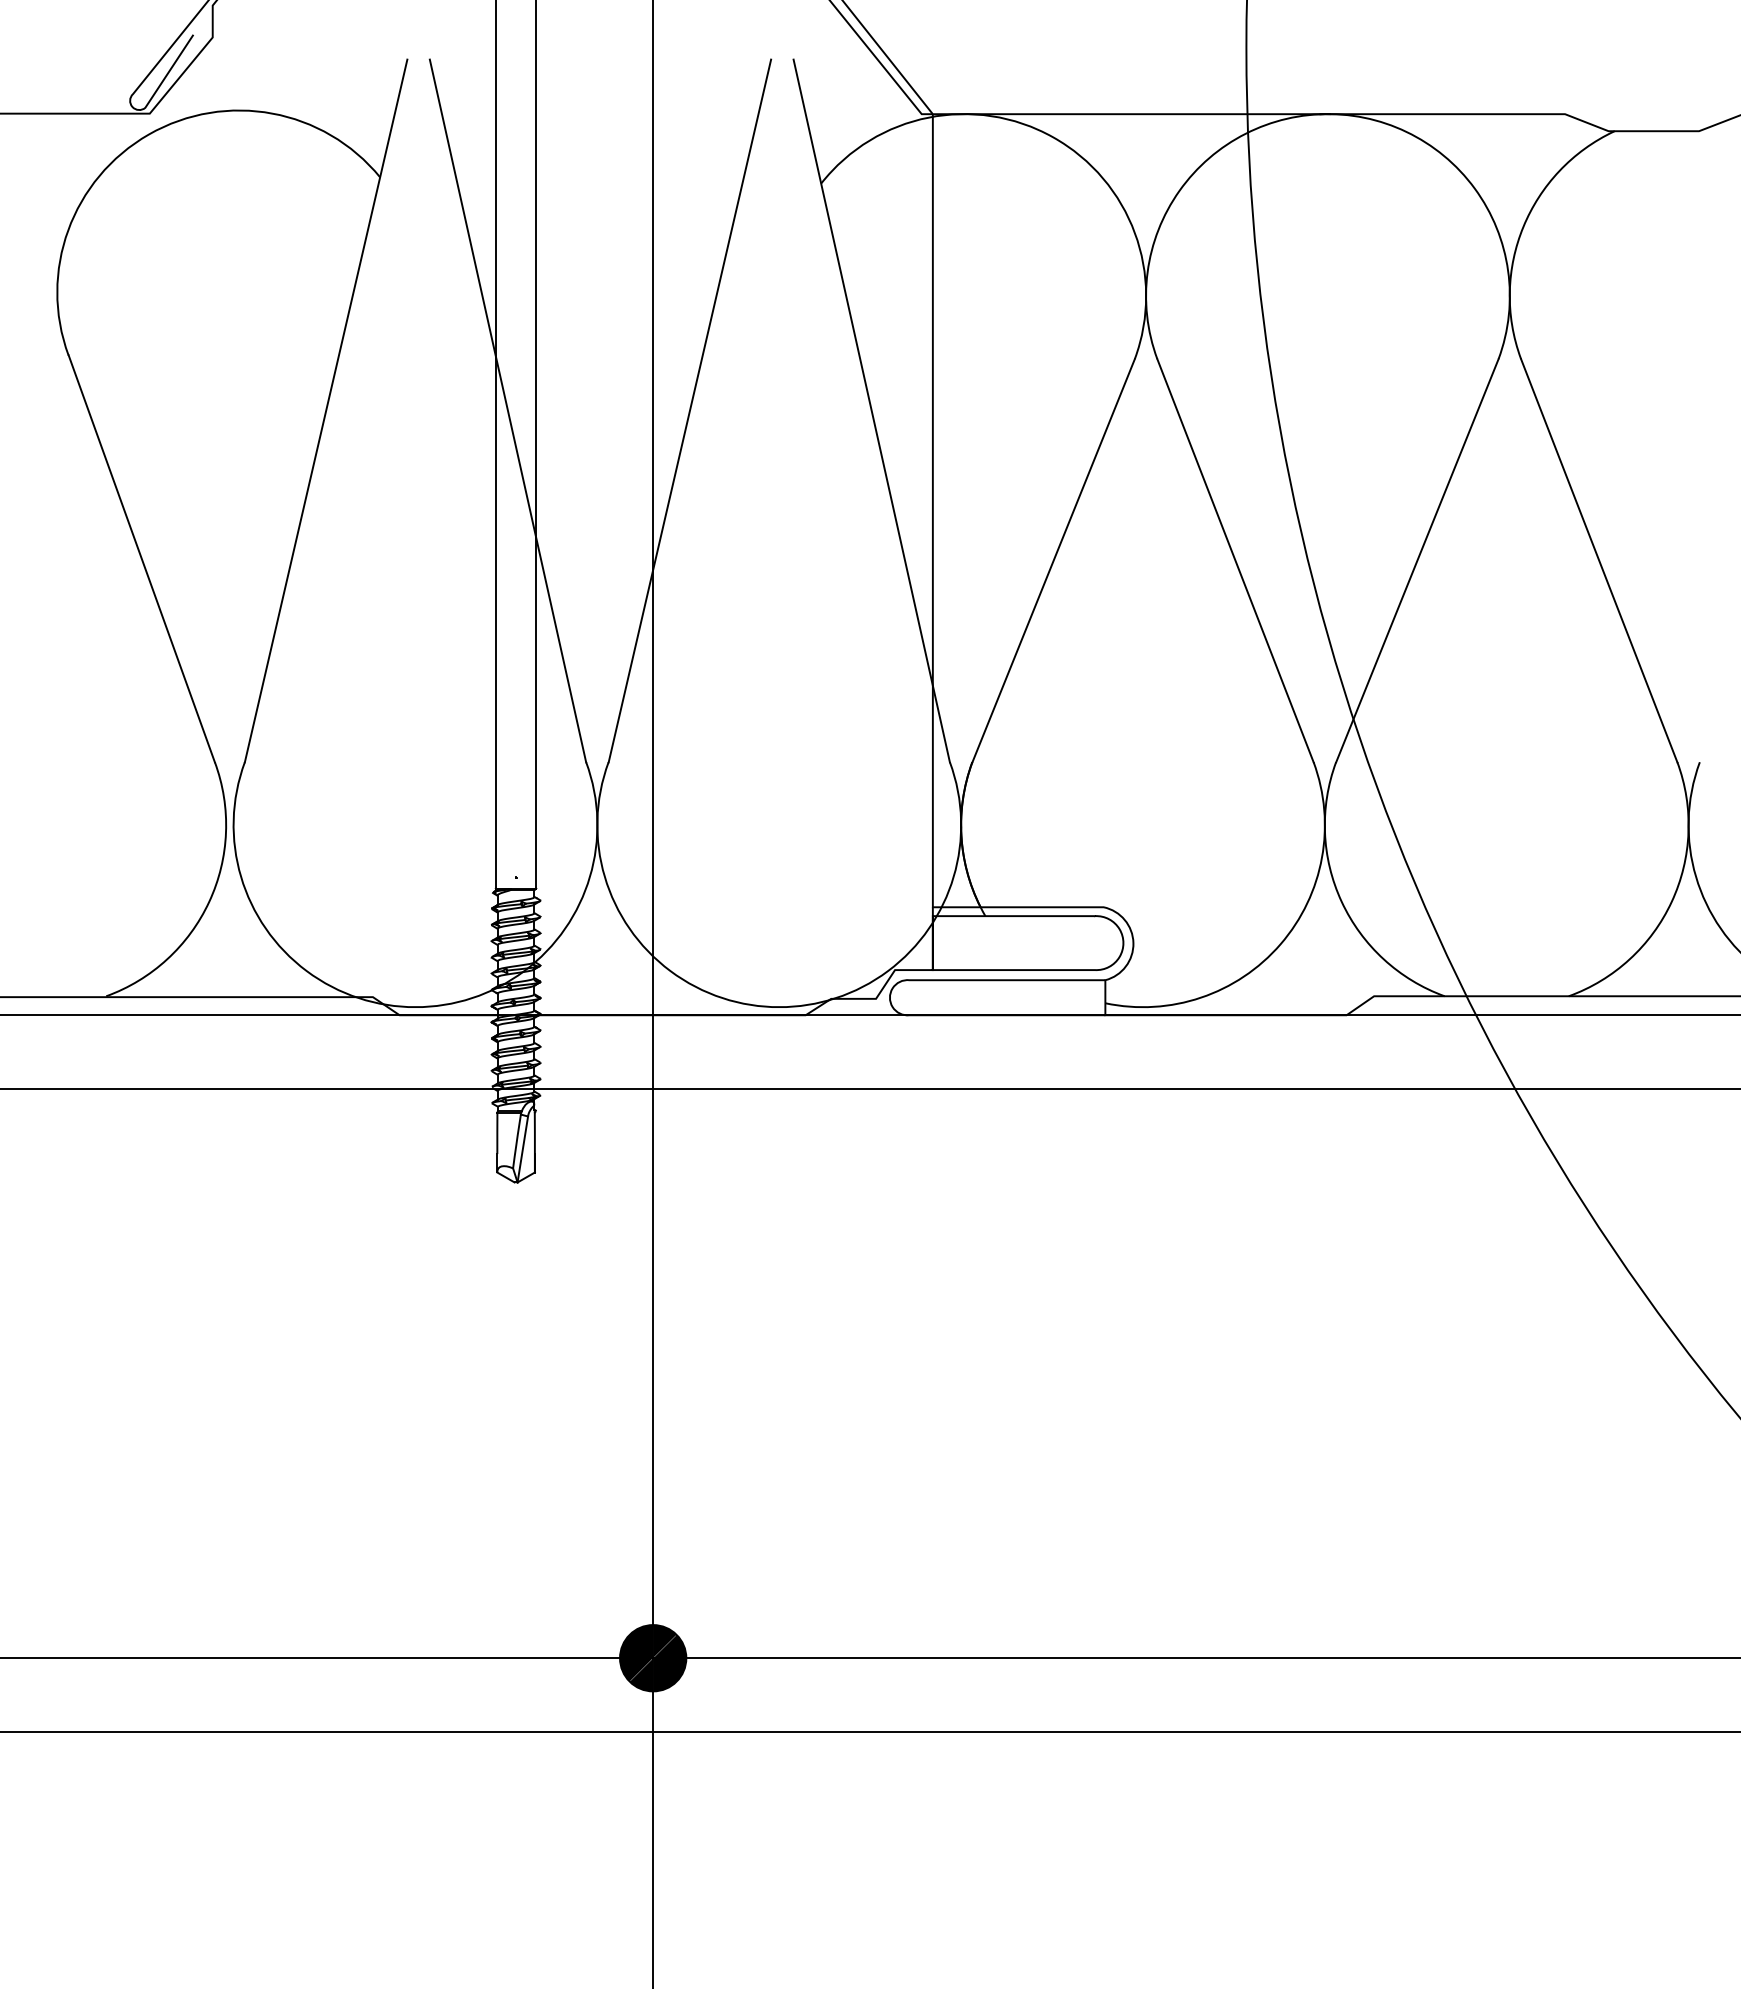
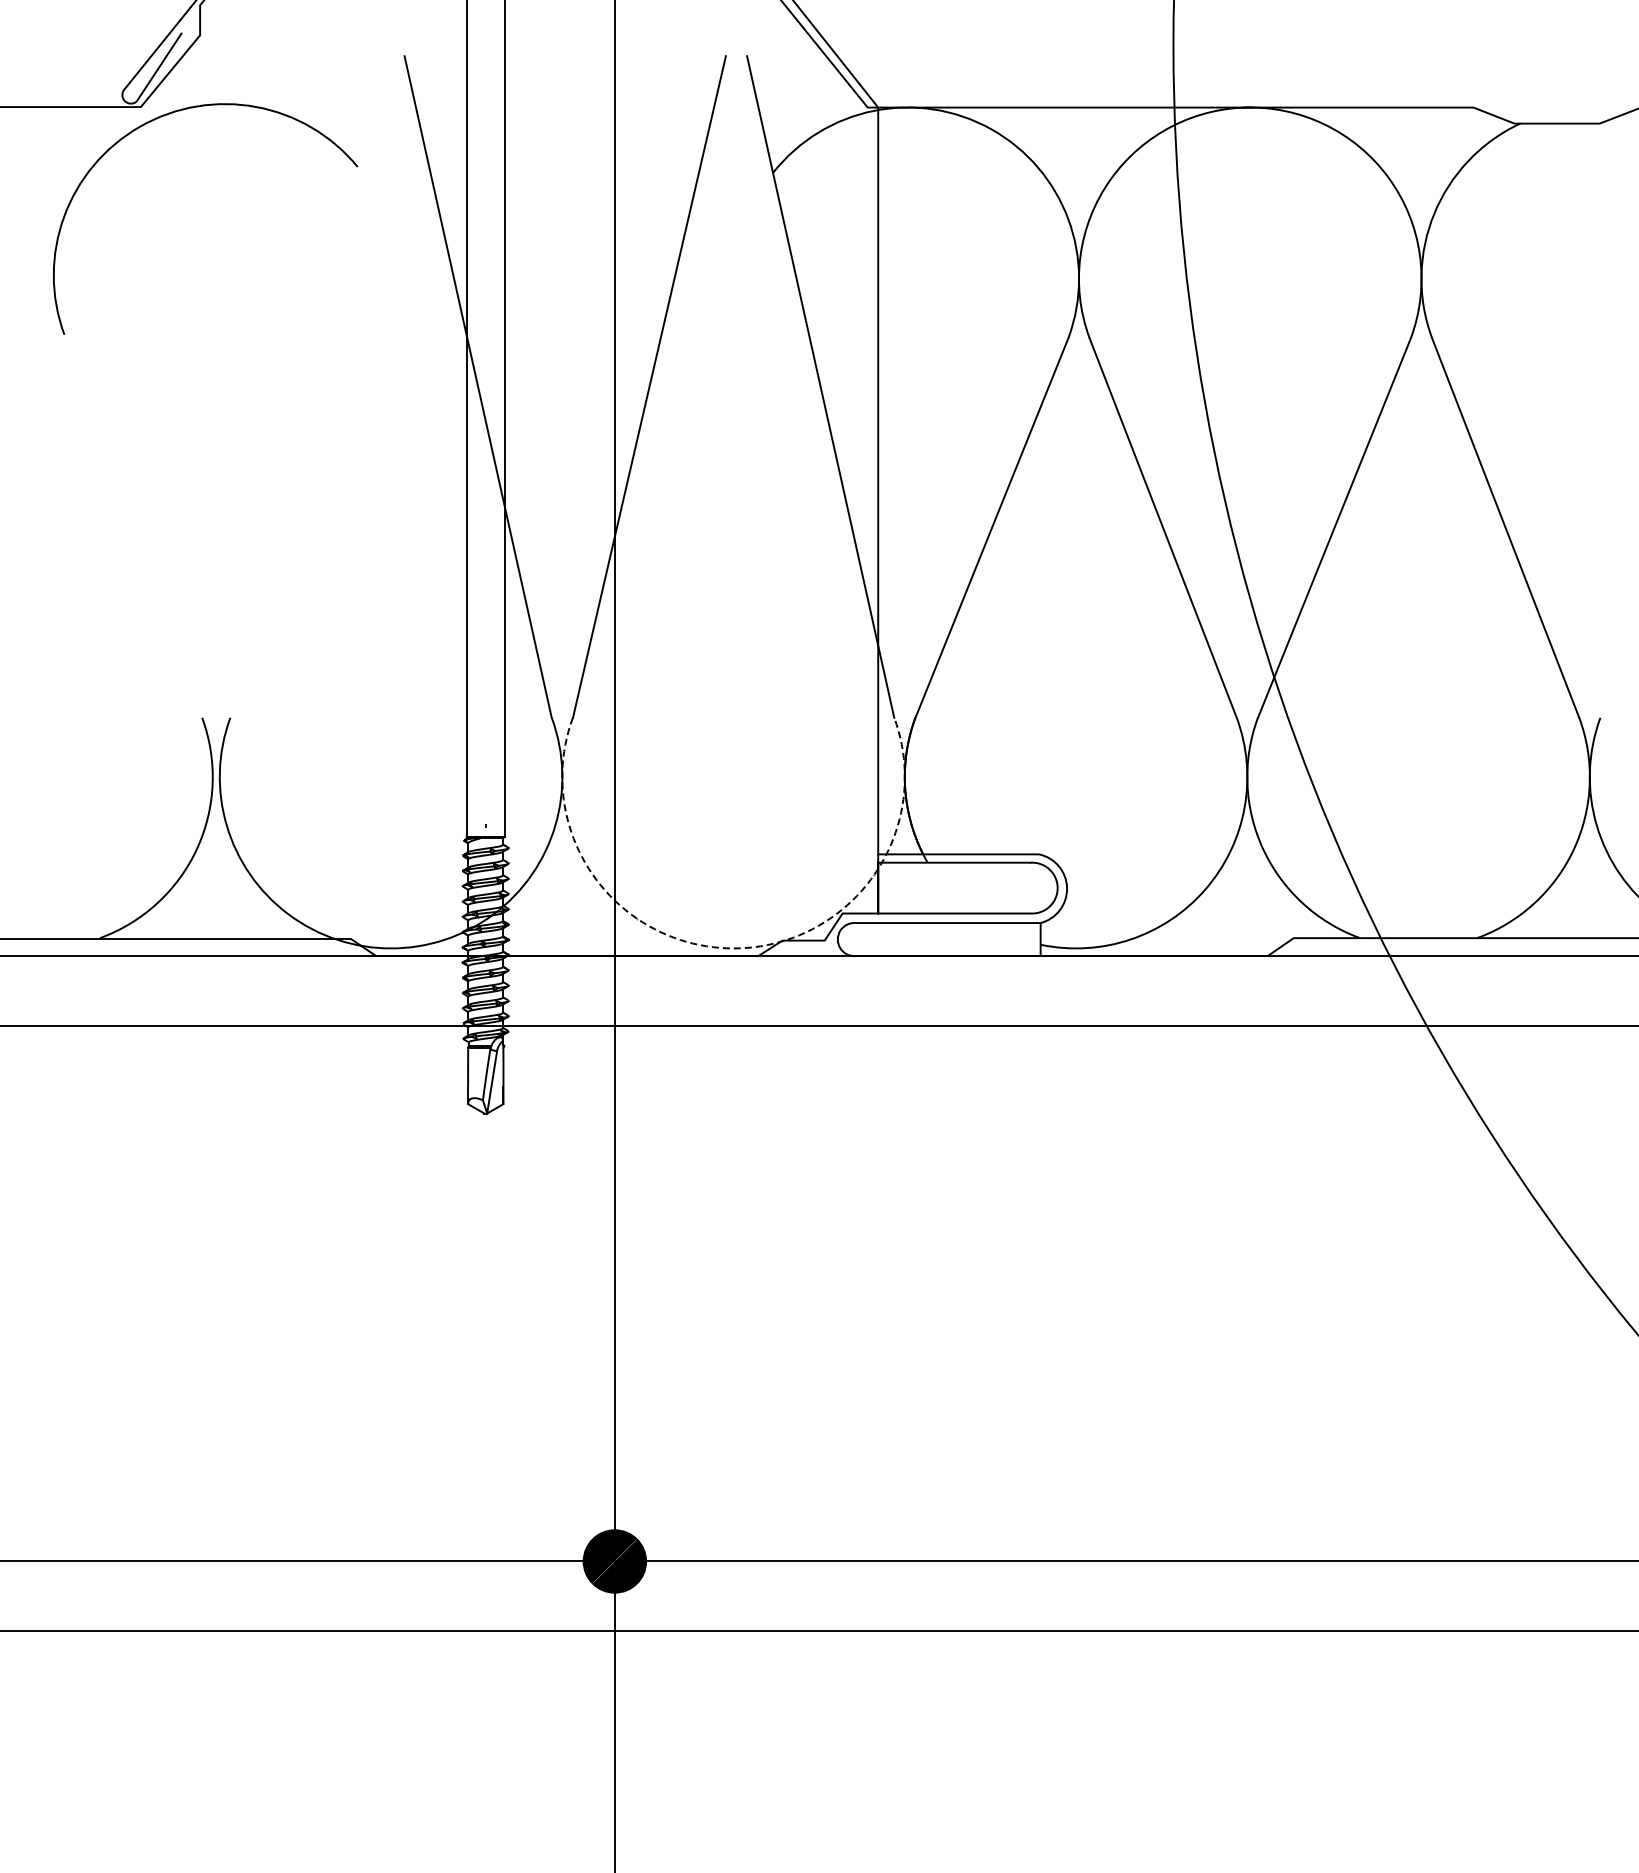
line: (325, 410) -> (306, 386), removed
line: (141, 558) -> (133, 525), removed
arc: (779, 1007) -> (733, 948), solid -> dashed

